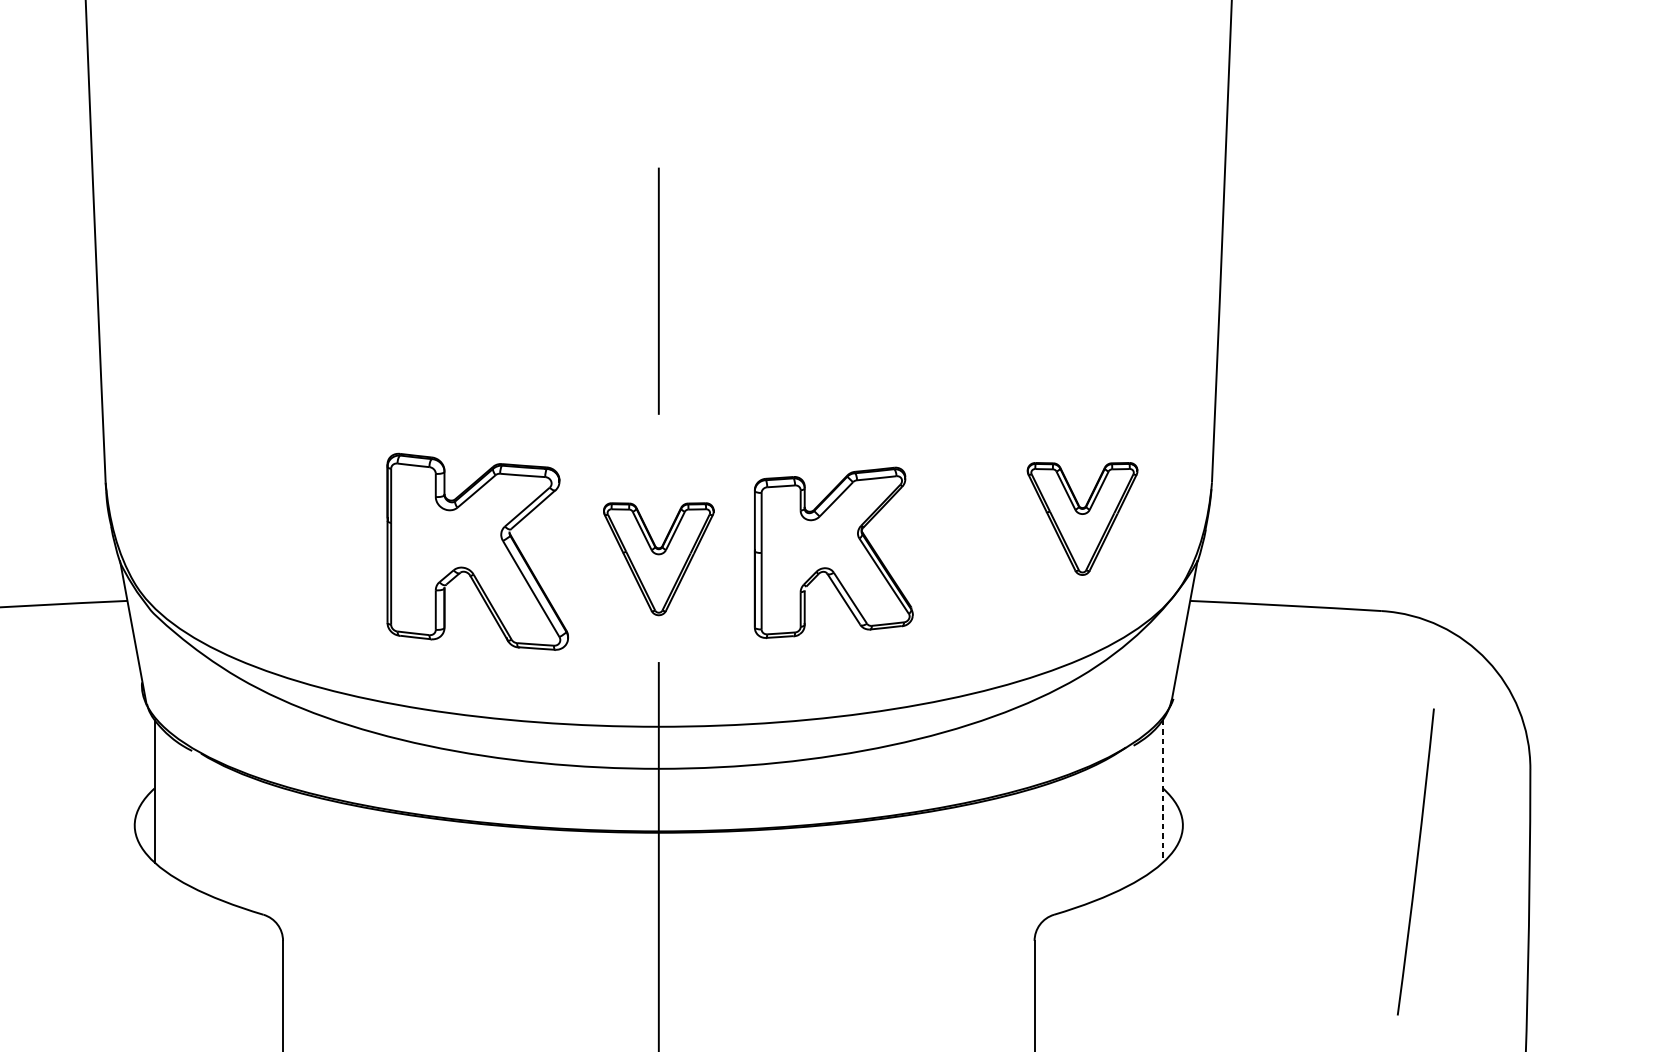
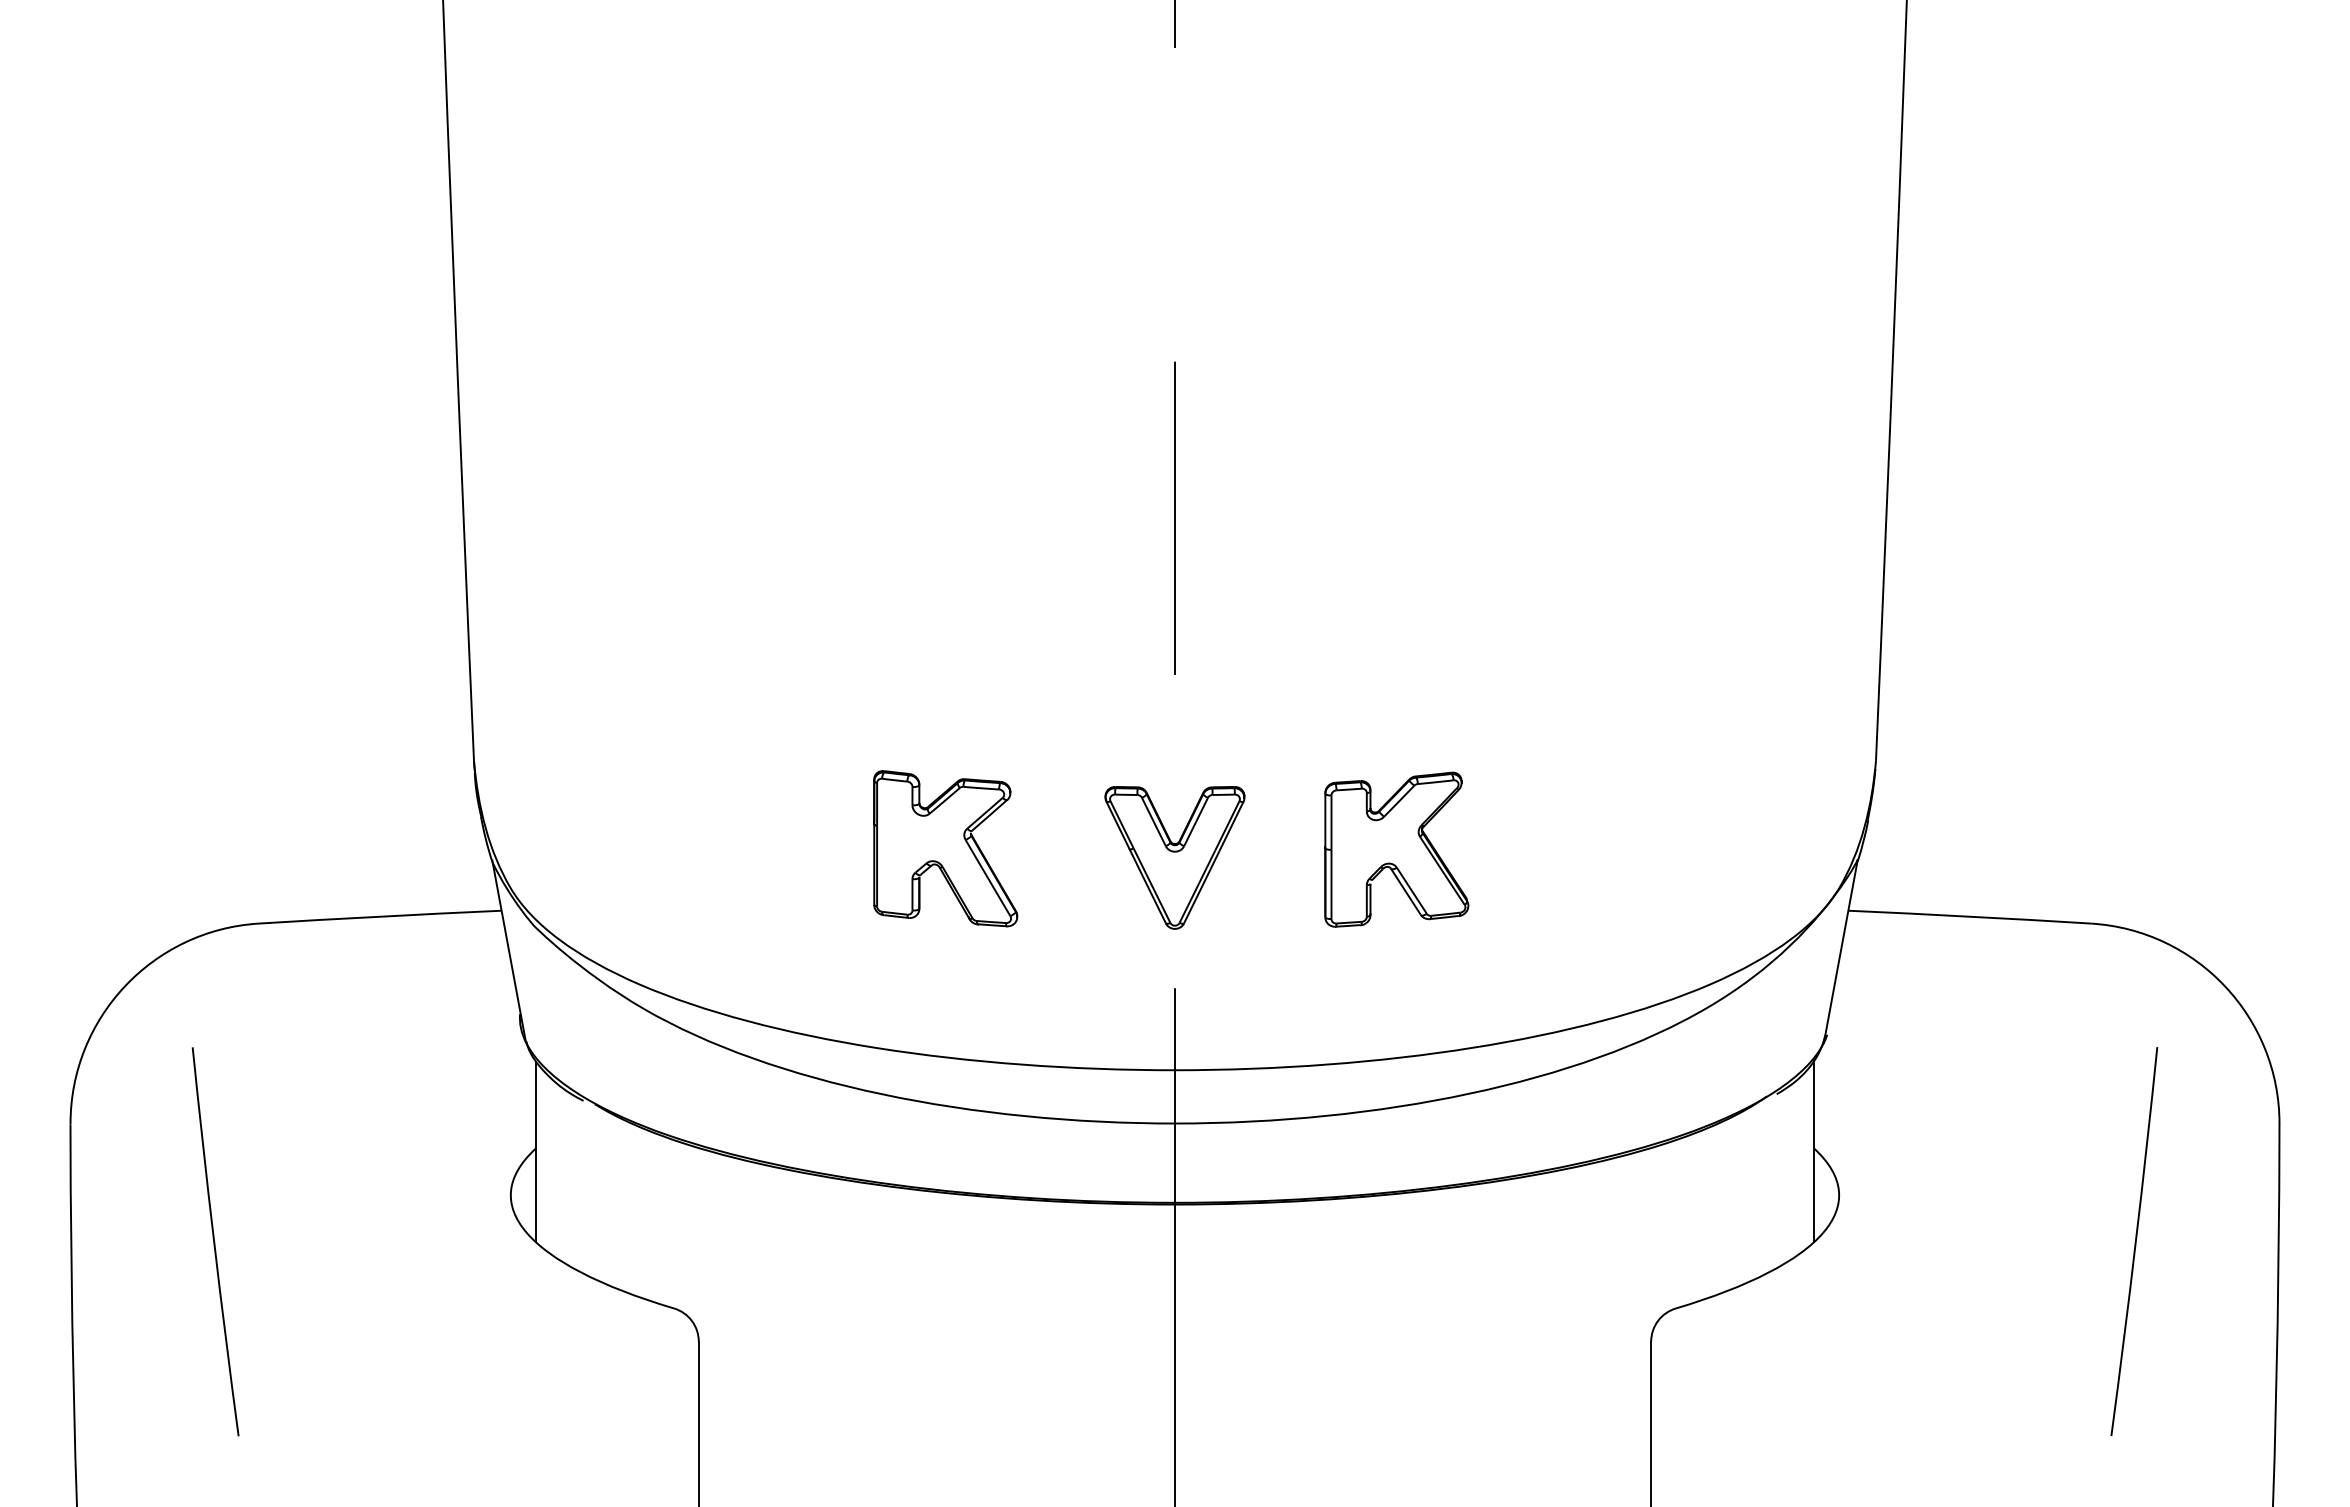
part: (1082, 518) -> (1711, 806), removed
part: (477, 551) -> (945, 848), size x0.62
part: (833, 552) -> (1396, 849), size x0.71
line: (1163, 791) -> (1814, 1152), dashed -> solid

